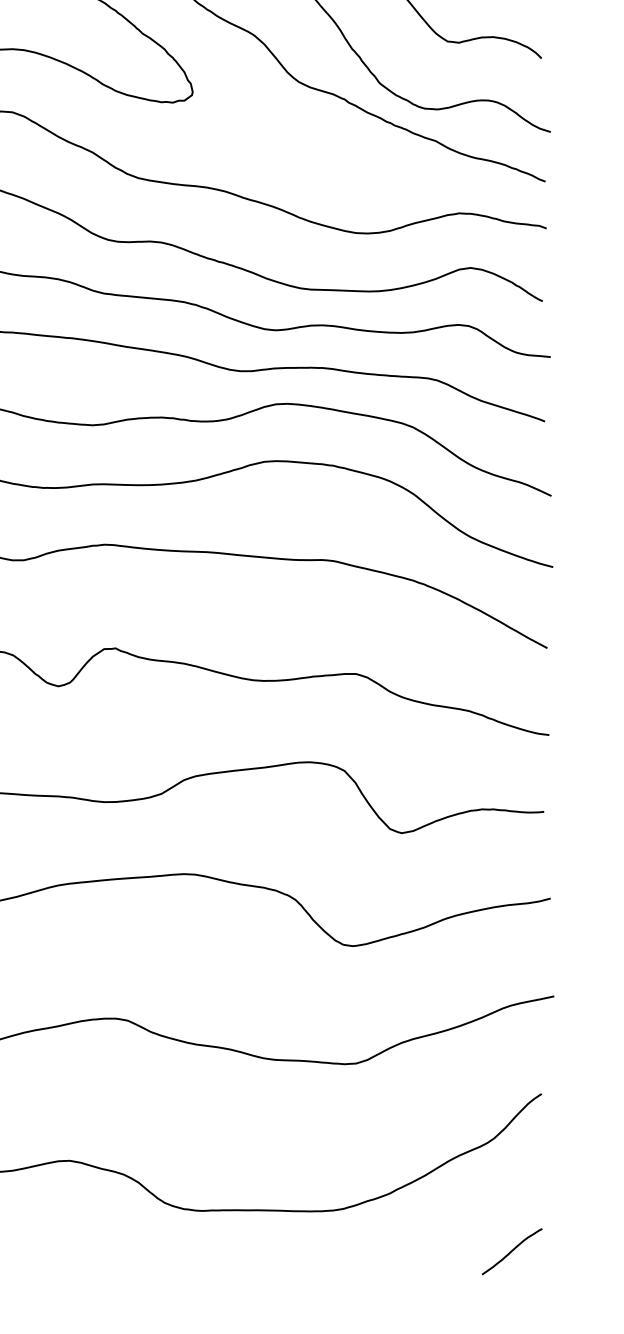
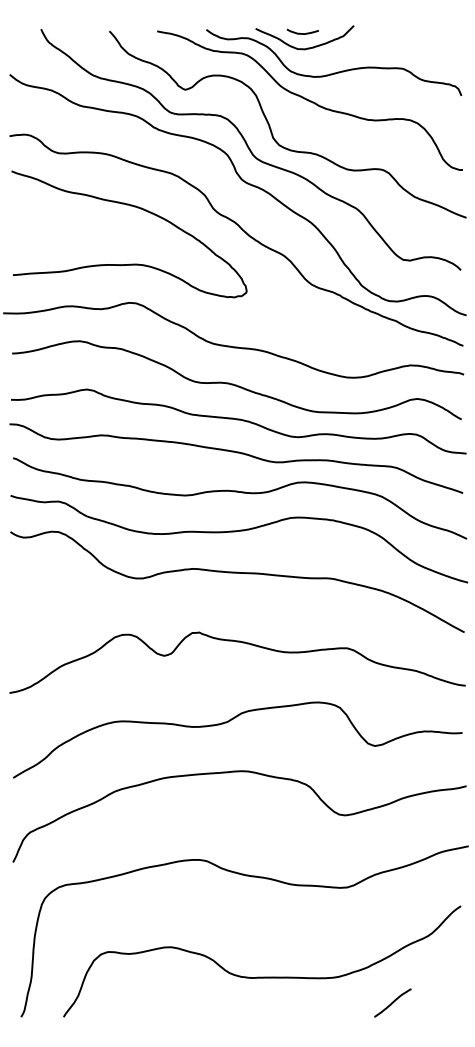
curve: (511, 1250) -> (392, 1002), moved

